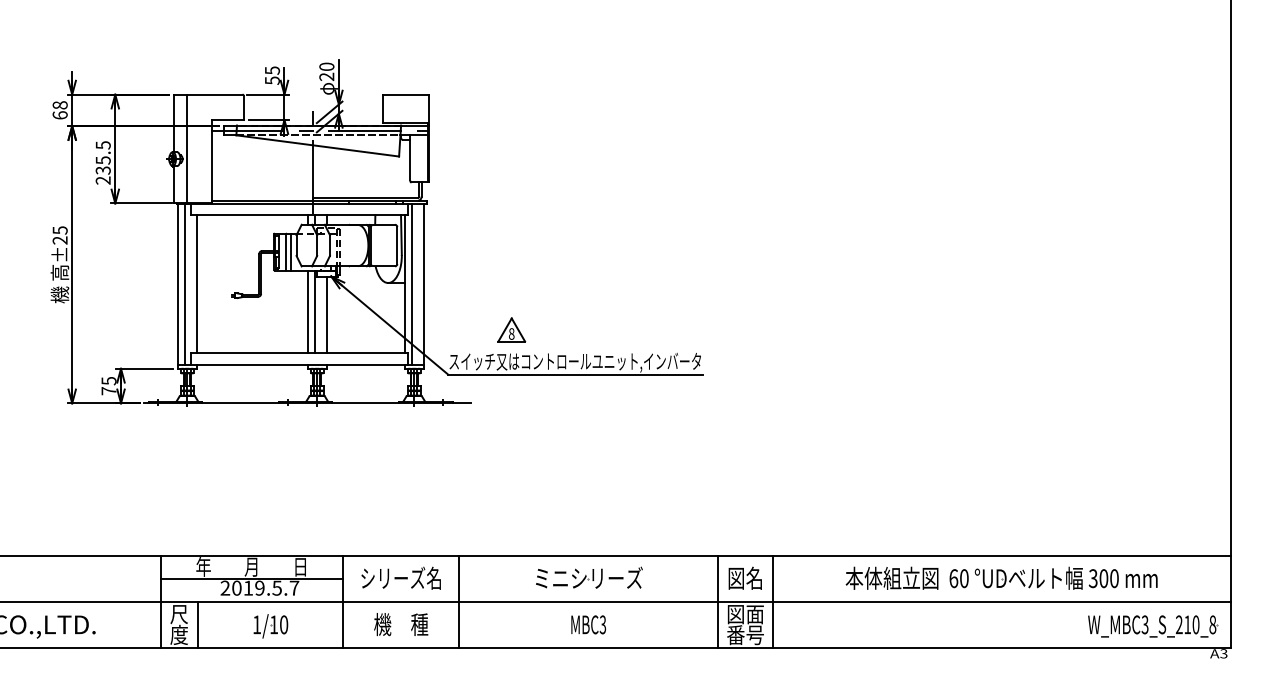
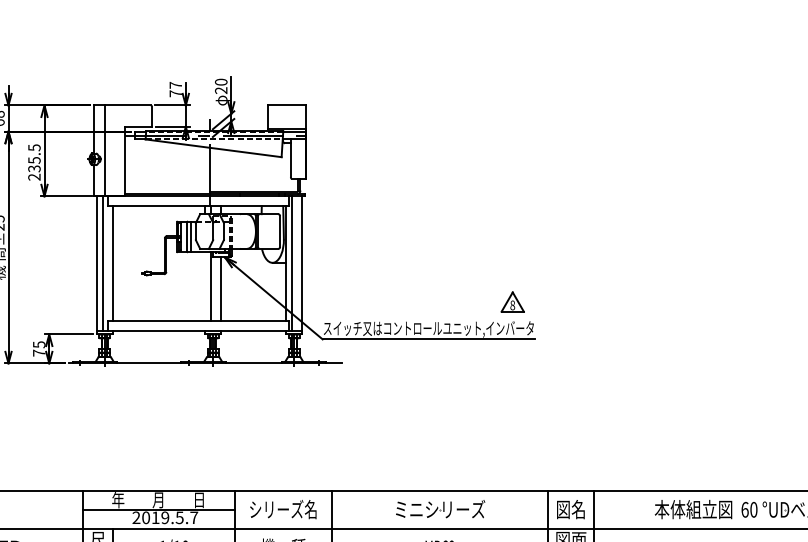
text: (272, 75) -> (175, 89), 55 -> 77
line: (307, 311) -> (205, 286), removed
part: (511, 329) -> (512, 301), moved

